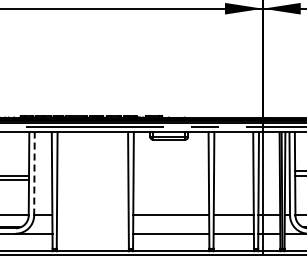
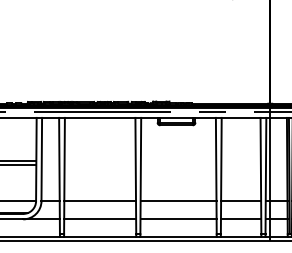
line: (34, 173) -> (41, 159), dashed -> solid
line: (92, 214) -> (99, 200), added
line: (92, 233) -> (99, 219), added

